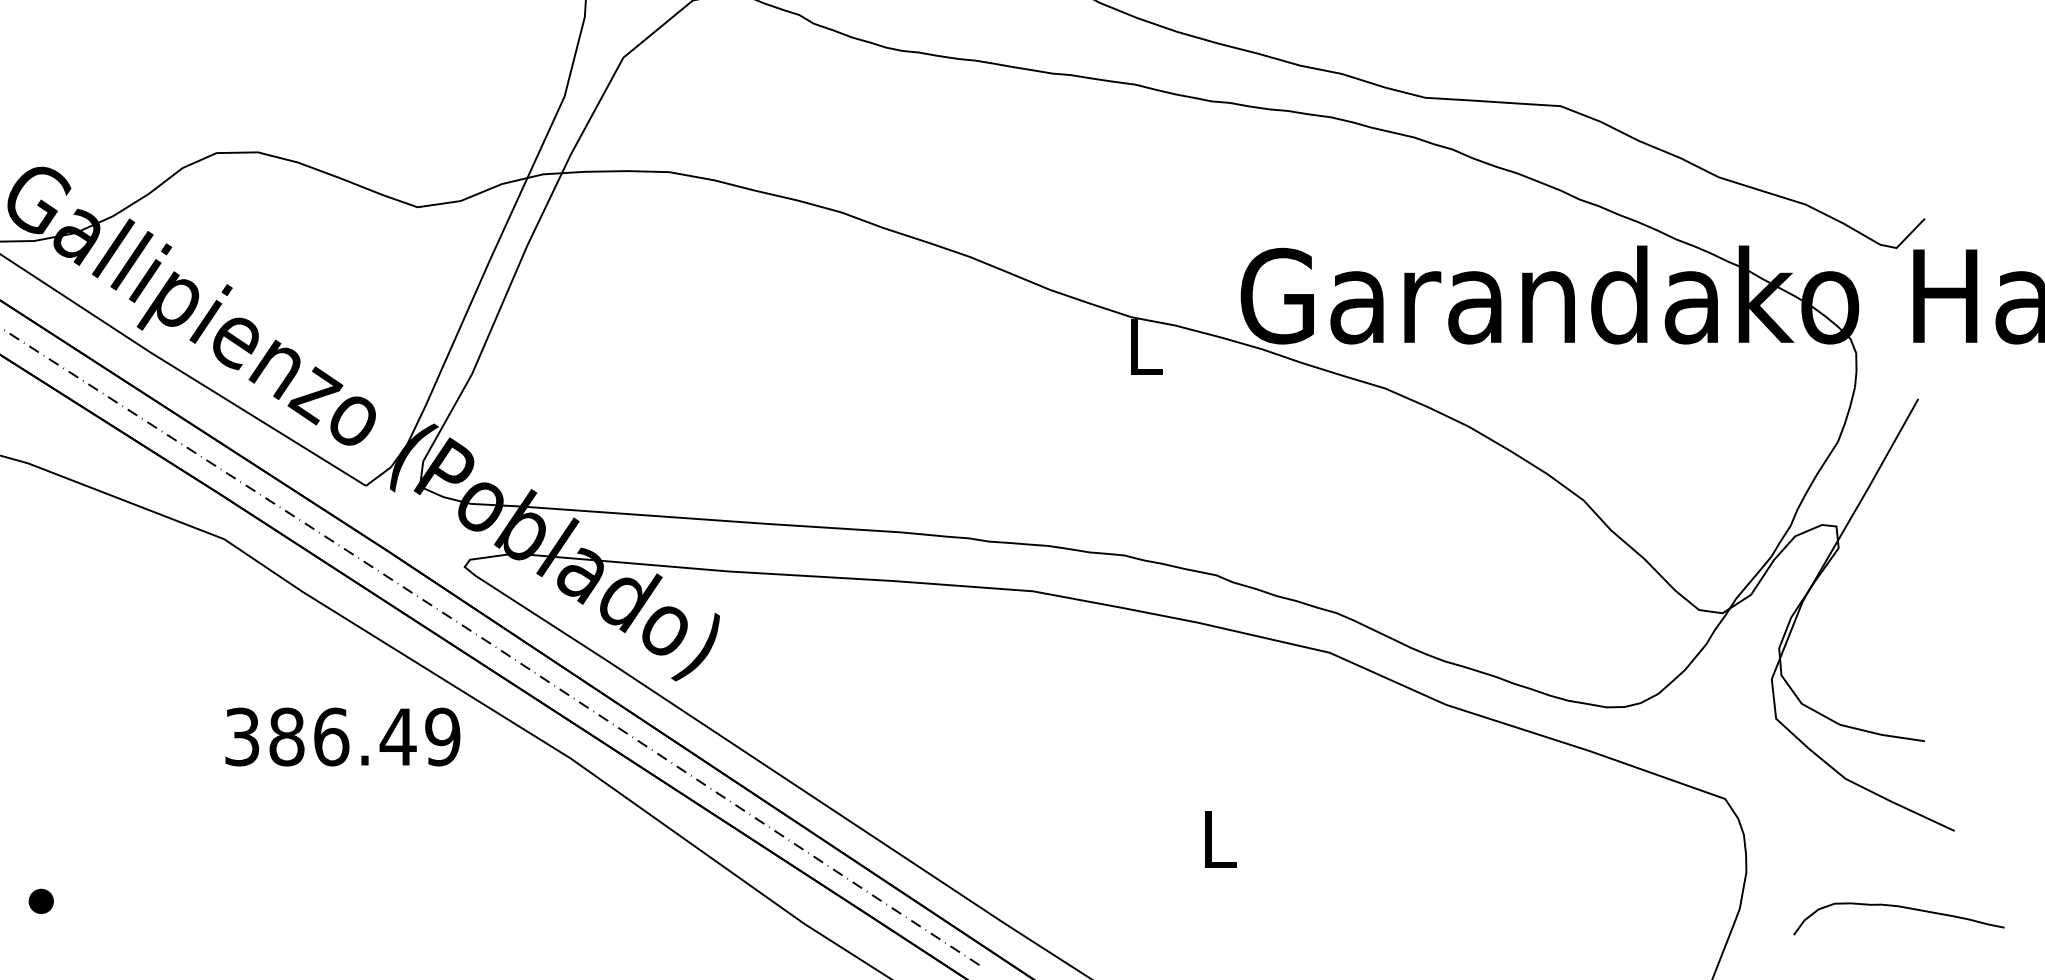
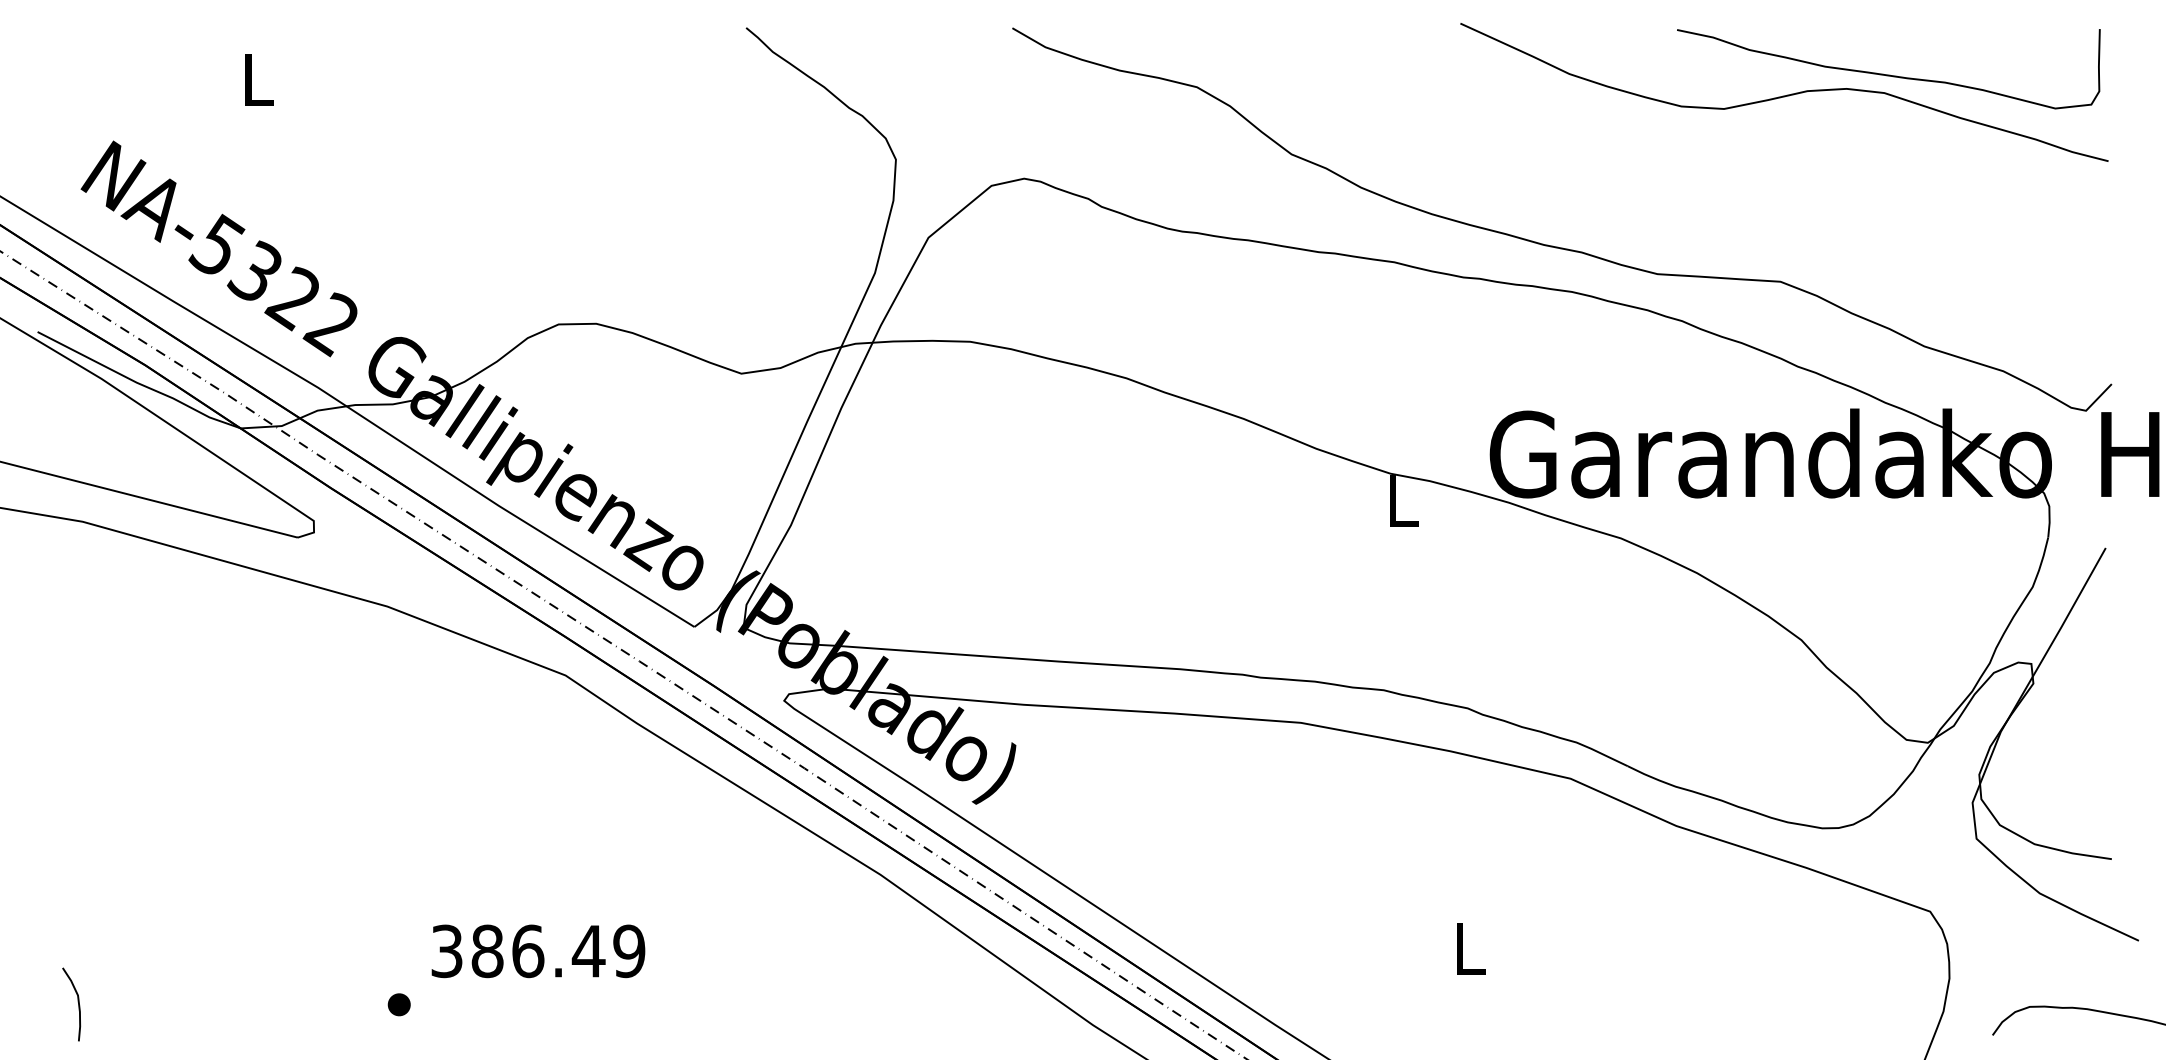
text: (342, 737) -> (538, 951), moved

